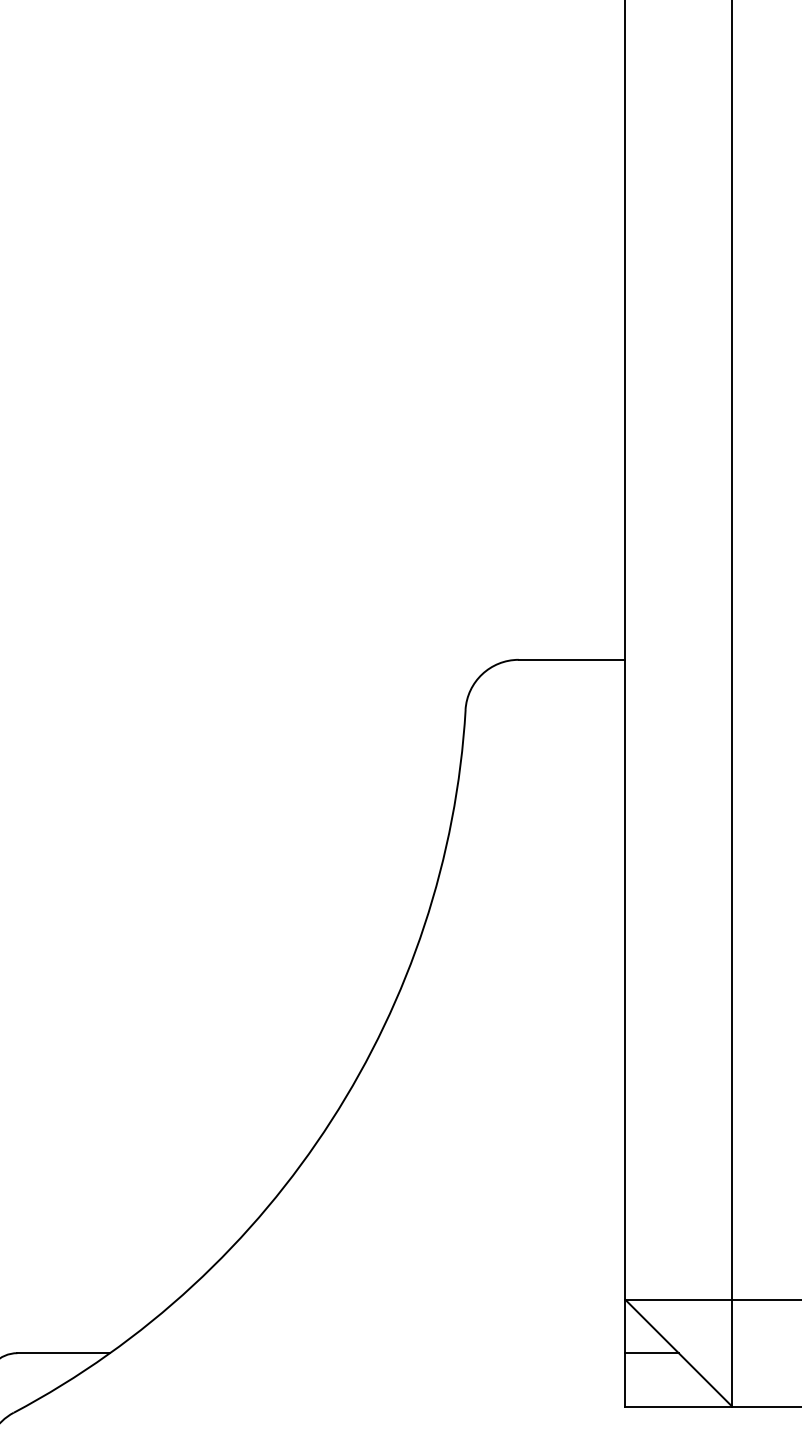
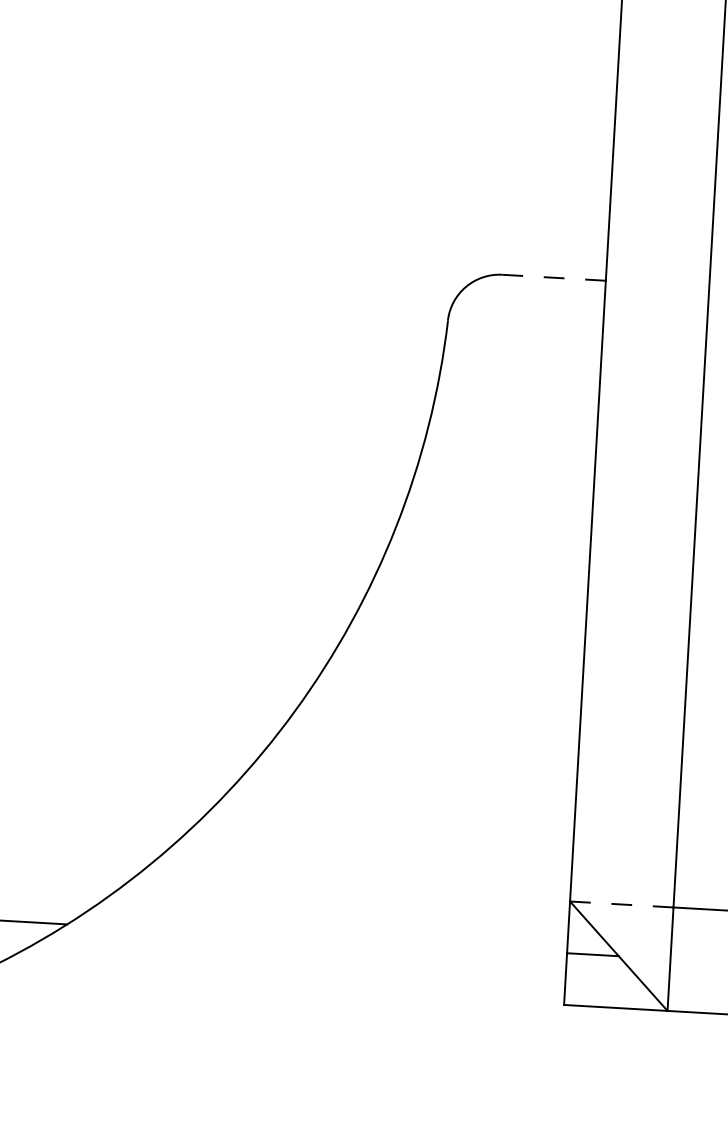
line: (572, 659) -> (554, 277), solid -> dashed
line: (679, 1299) -> (622, 904), solid -> dashed

